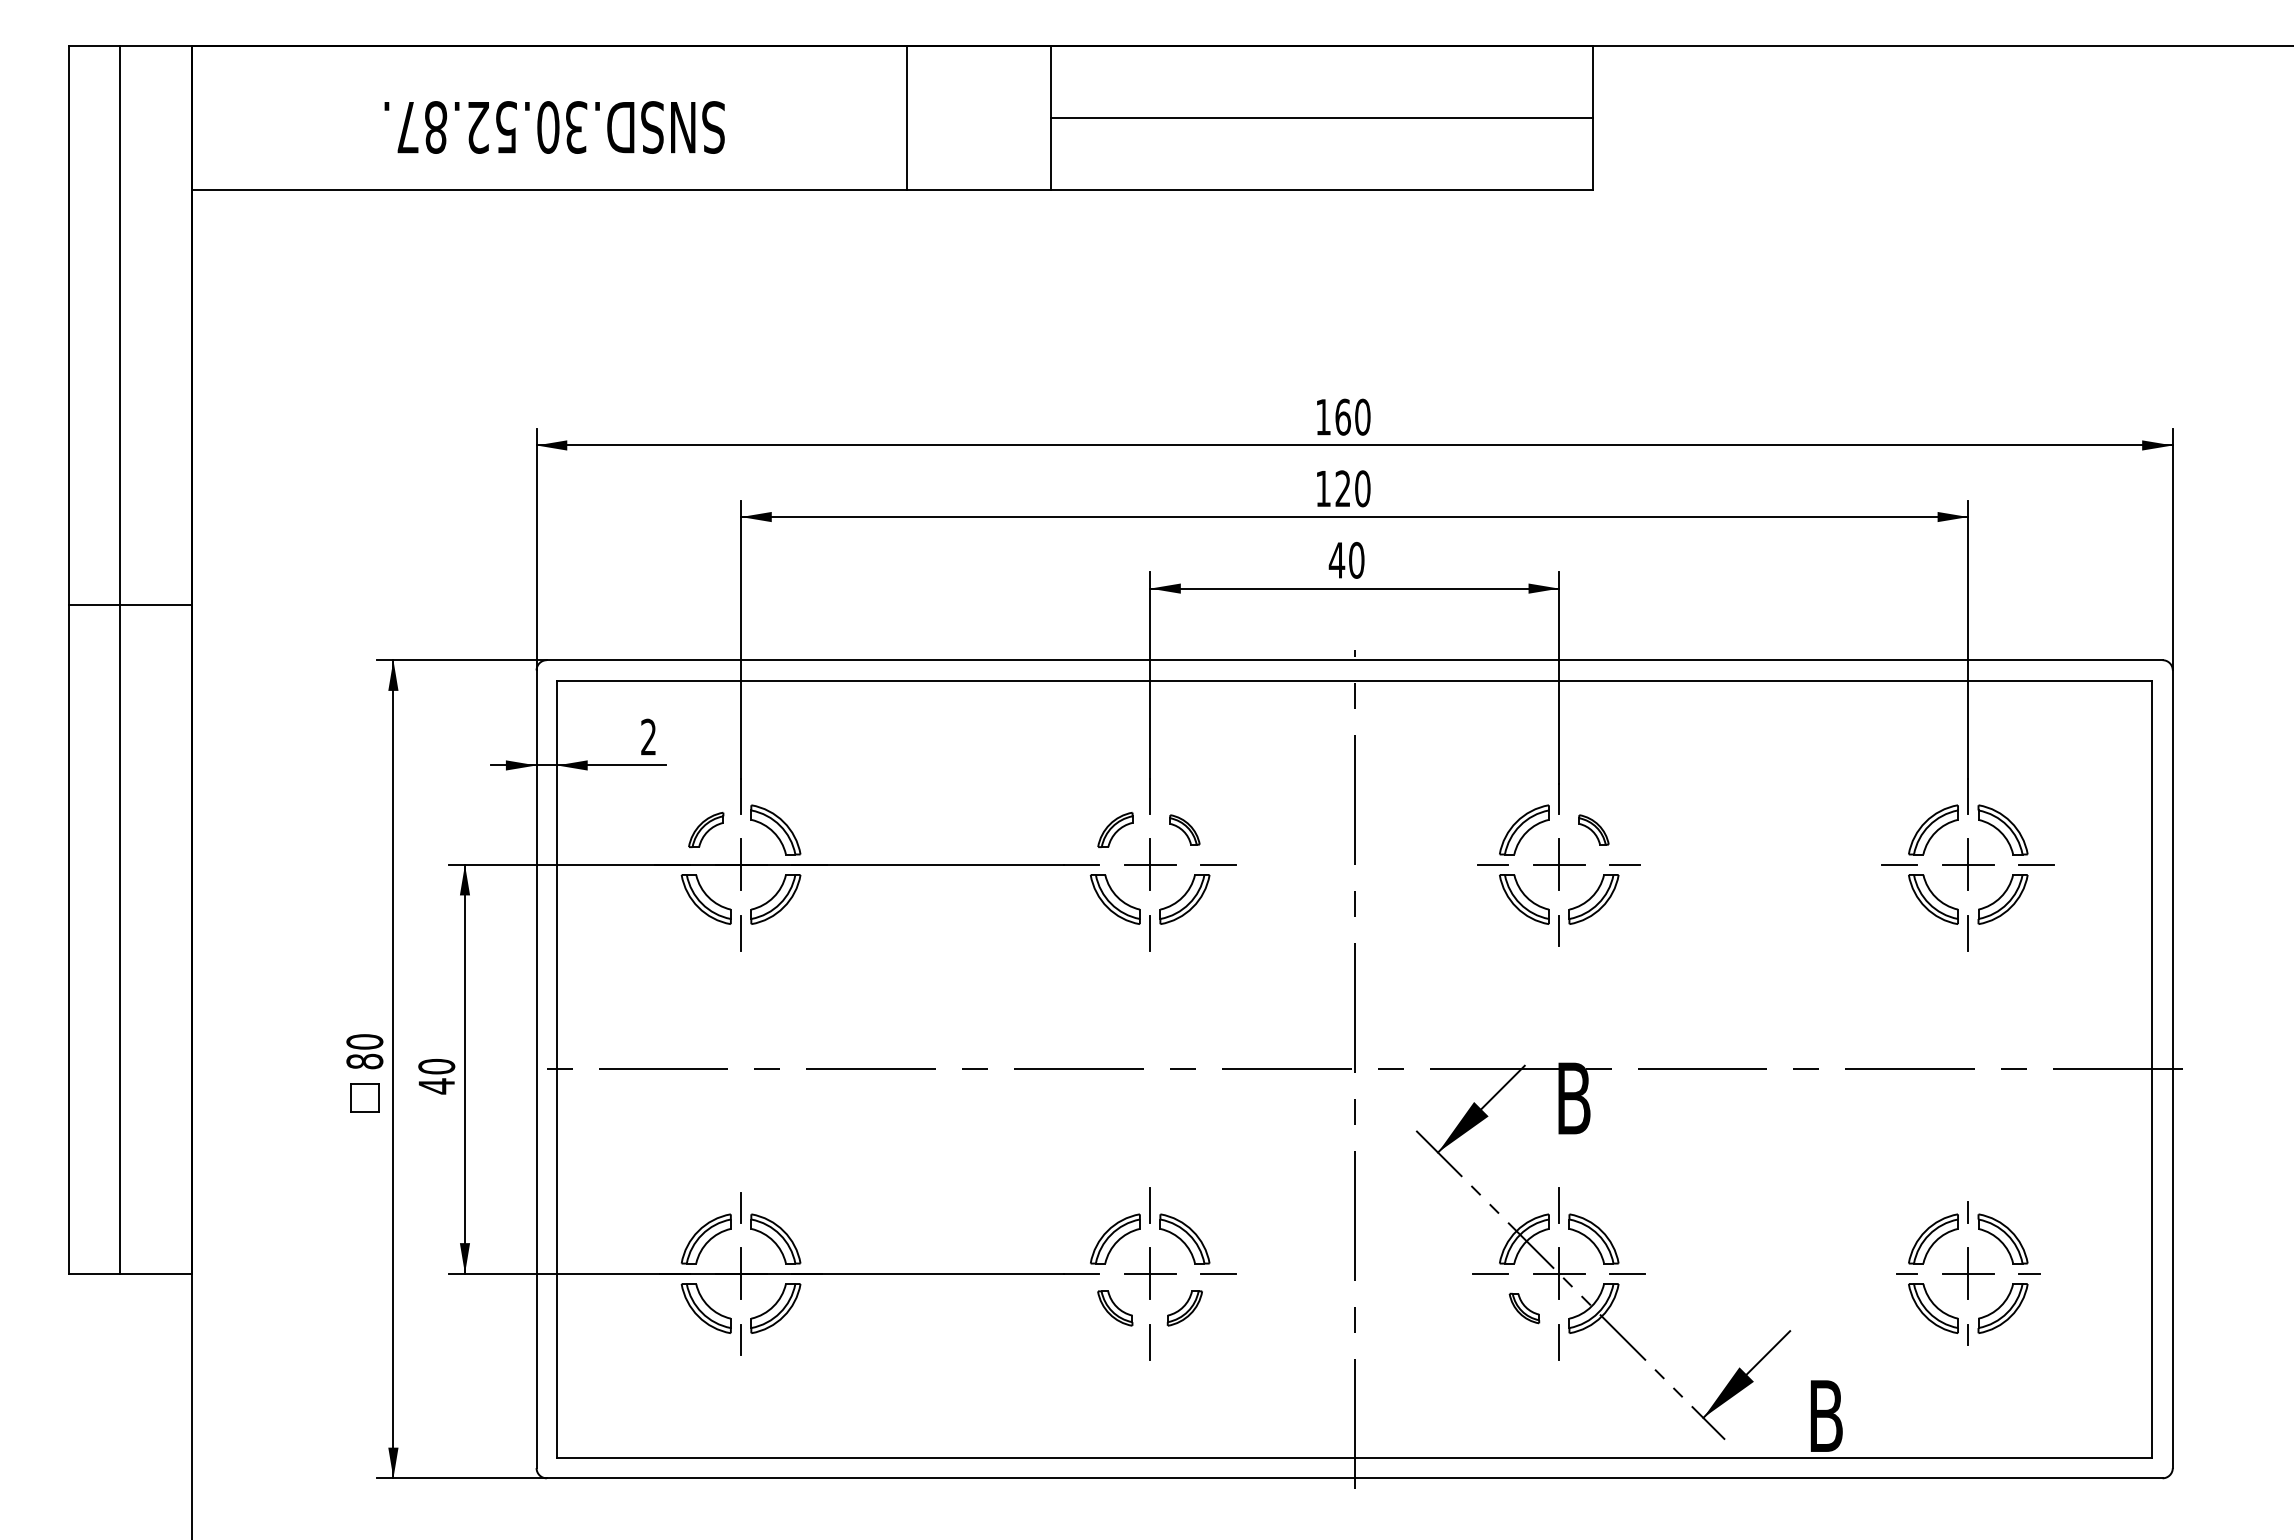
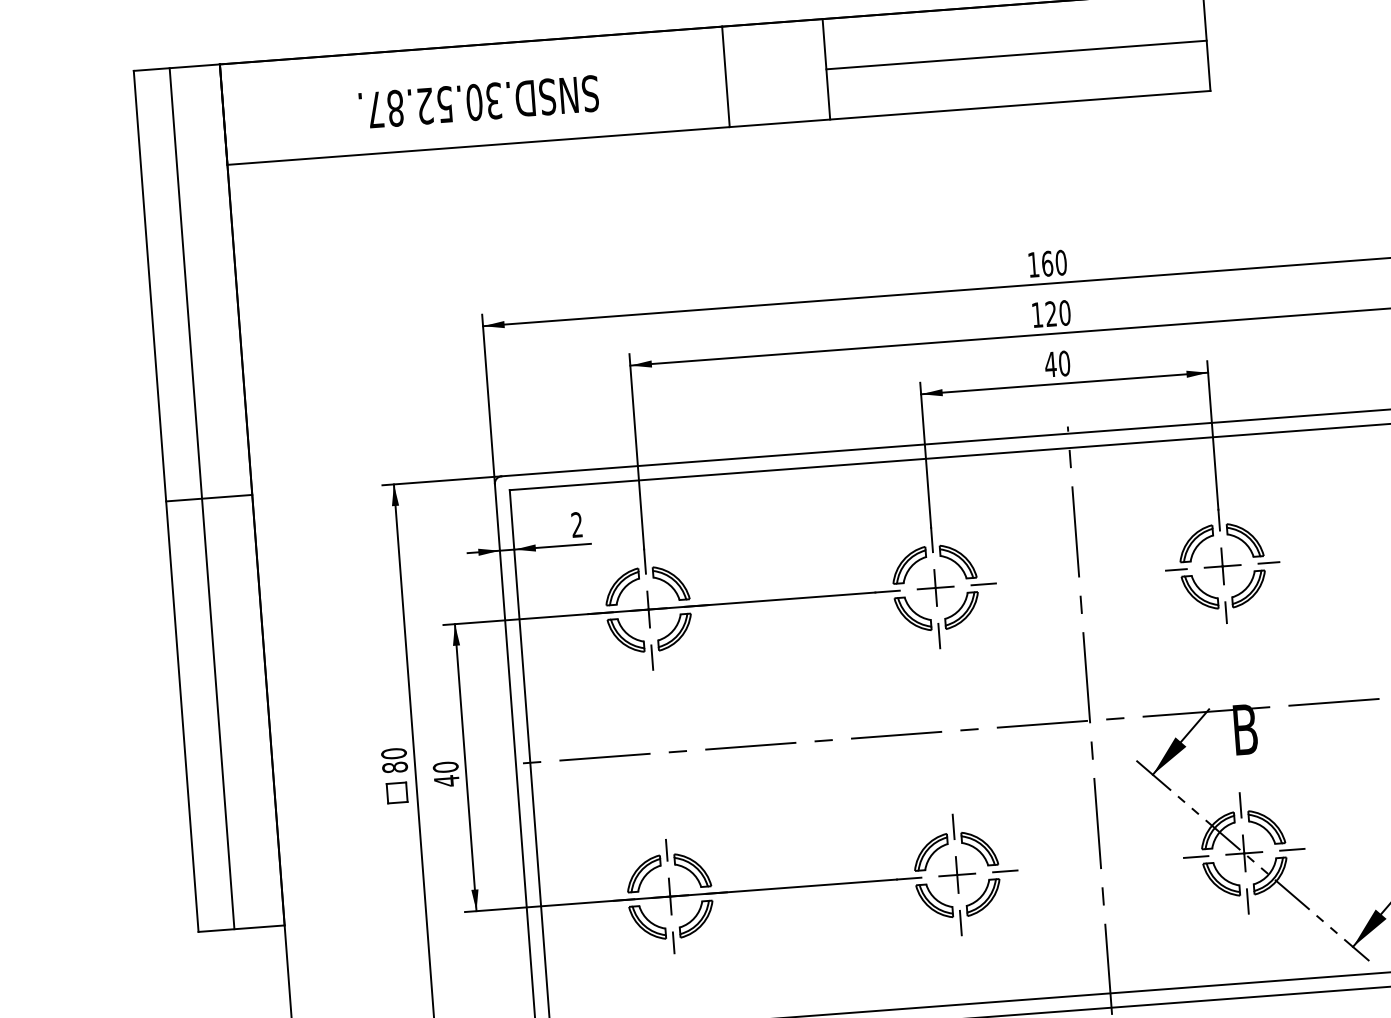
line: (129, 605) -> (208, 498), moved
part: (705, 829) -> (621, 586), size x1.43
part: (1115, 829) -> (909, 565), size x1.43
part: (1184, 829) -> (957, 561), size x1.67
part: (1593, 829) -> (1244, 539), size x1.67
part: (1114, 1308) -> (934, 901), size x1.43
part: (1184, 1308) -> (983, 897), size x1.43
part: (1524, 1308) -> (1221, 879), size x1.67

